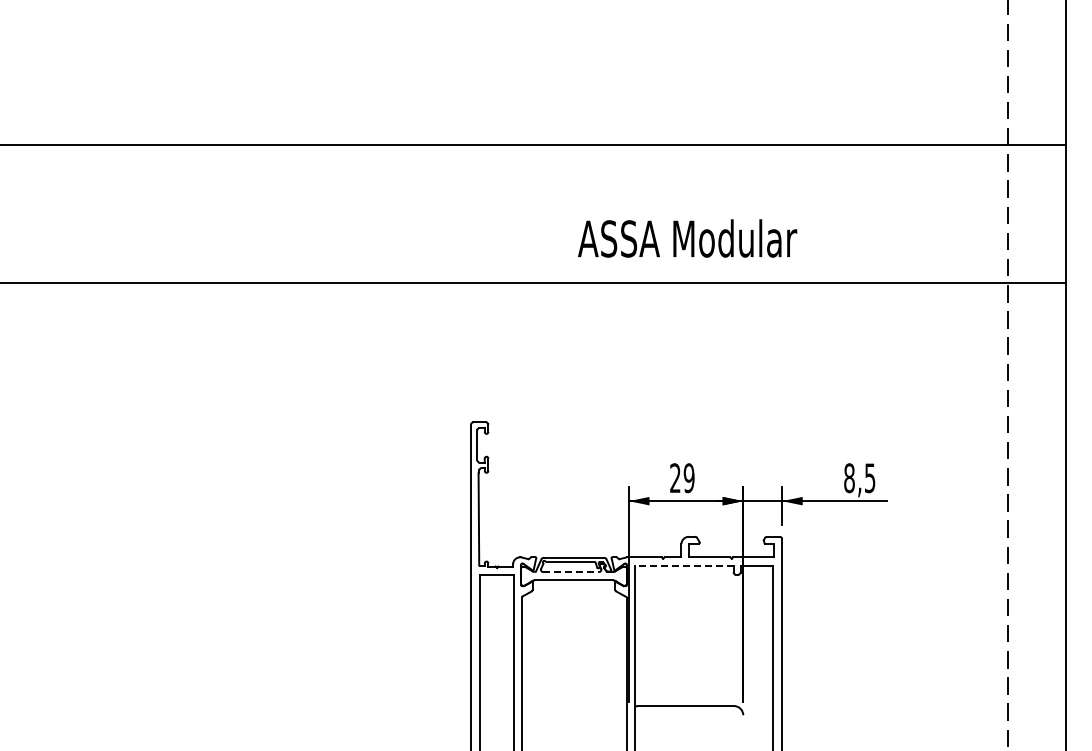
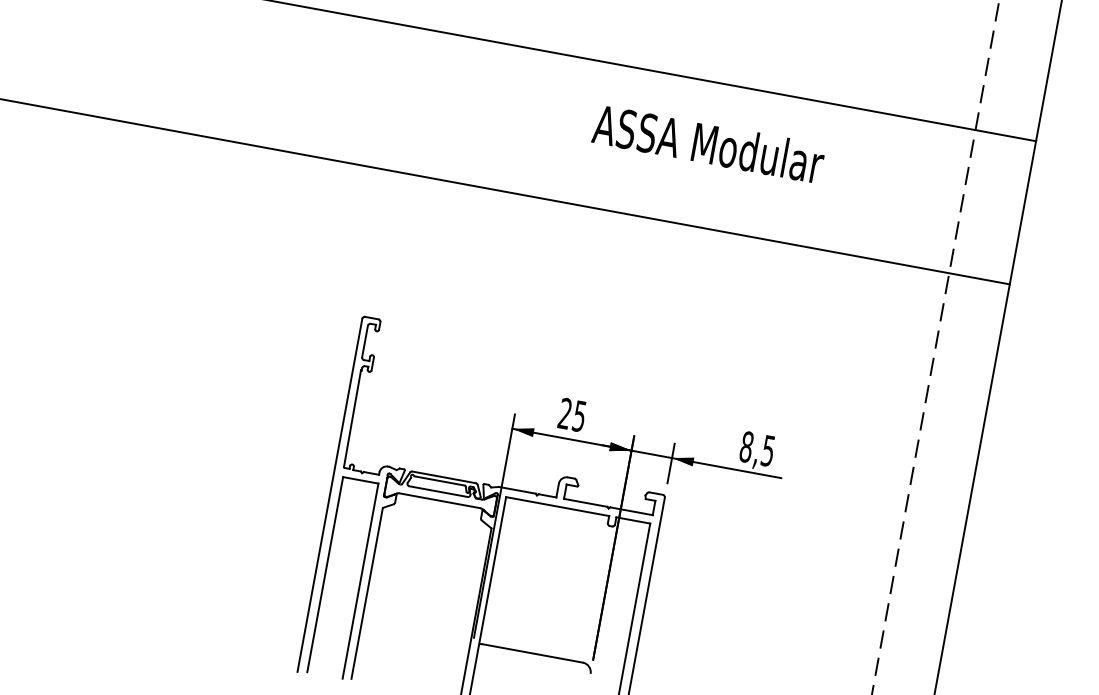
text: (687, 238) -> (708, 143), moved
text: (688, 477) -> (579, 415), 29 -> 25
line: (683, 565) -> (556, 506), dashed -> solid
line: (571, 572) -> (438, 492), dashed -> solid

